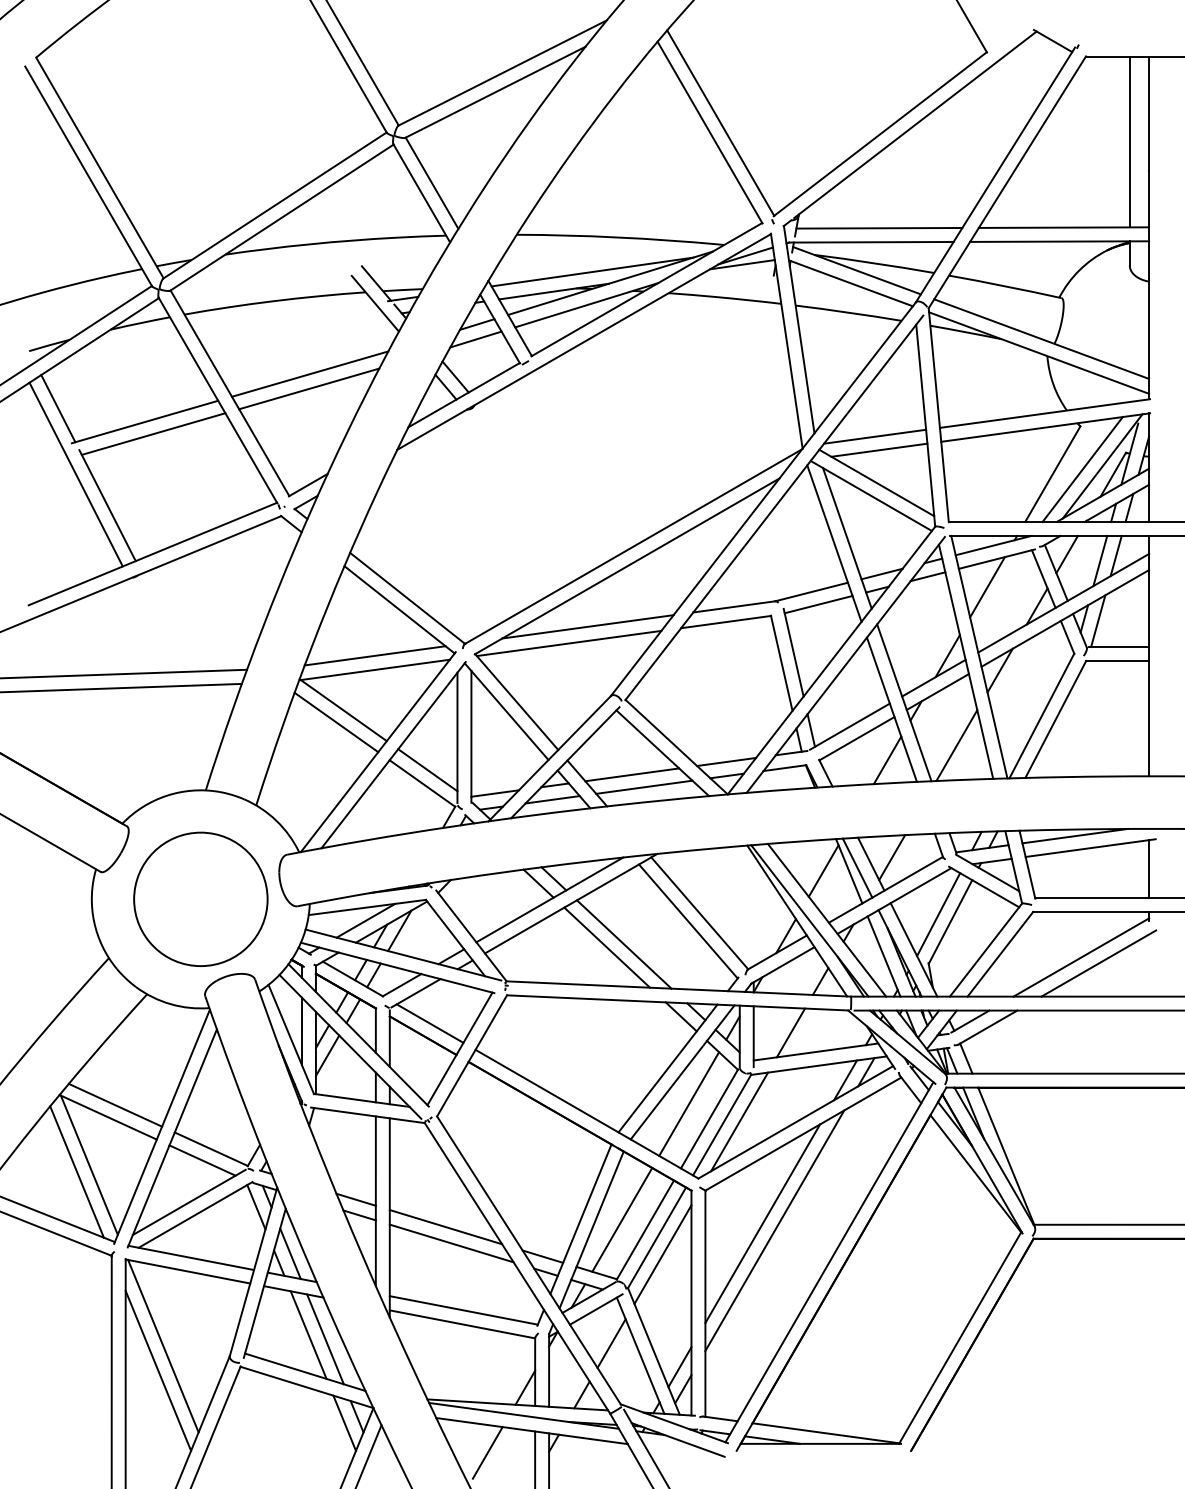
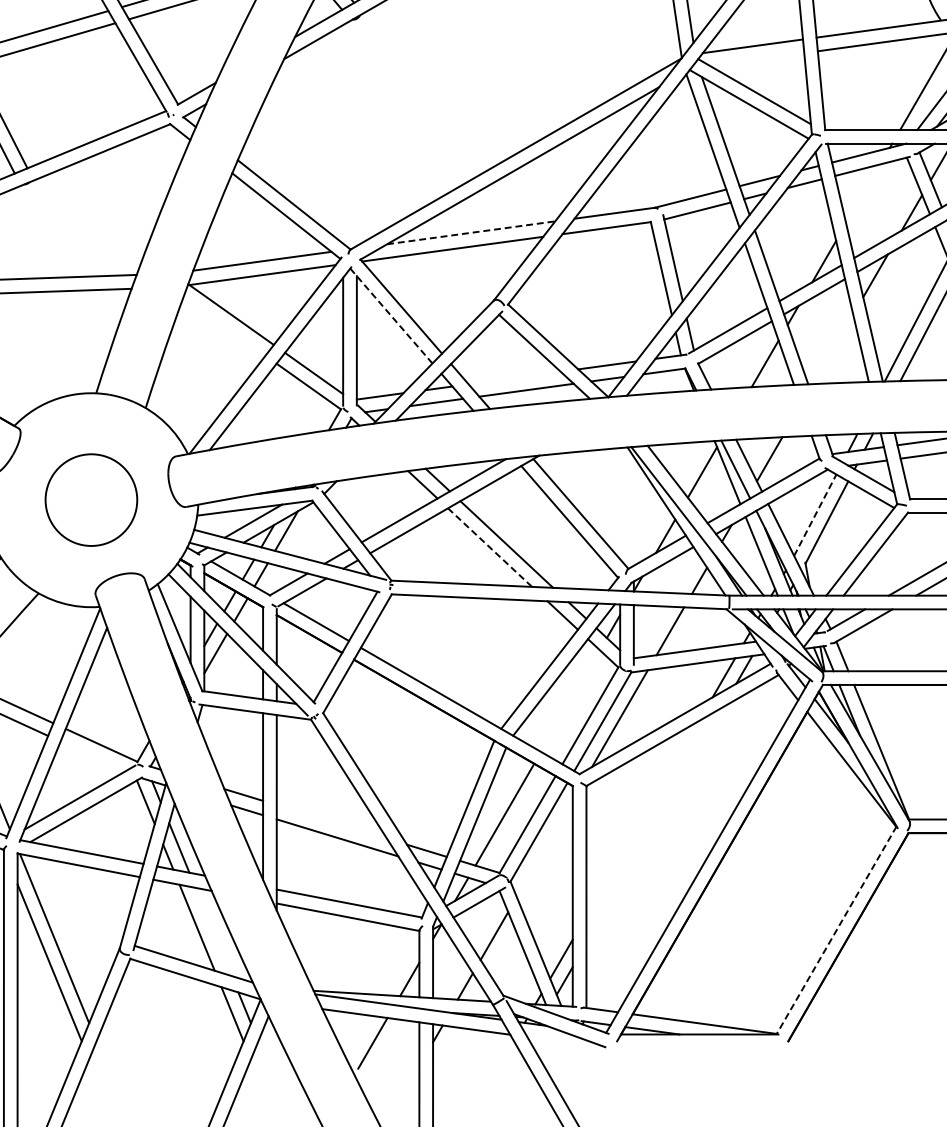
line: (879, 449) -> (757, 58), removed
line: (987, 587) -> (863, 194), removed
line: (588, 626) -> (471, 232), solid -> dashed
line: (506, 711) -> (391, 315), solid -> dashed
line: (336, 722) -> (224, 326), removed
line: (956, 745) -> (832, 349), removed
line: (632, 774) -> (514, 377), removed
circle: (200, 898) -> (91, 499), size x0.7
line: (938, 914) -> (815, 515), solid -> dashed
line: (607, 947) -> (490, 547), solid -> dashed
line: (689, 1103) -> (570, 700), removed
line: (202, 1160) -> (92, 756), removed
line: (762, 1223) -> (642, 818), removed
line: (445, 1227) -> (331, 822), removed
line: (774, 1230) -> (654, 825), removed
line: (662, 1254) -> (544, 848), removed
line: (960, 1338) -> (836, 931), solid -> dashed
line: (325, 1339) -> (213, 932), removed

